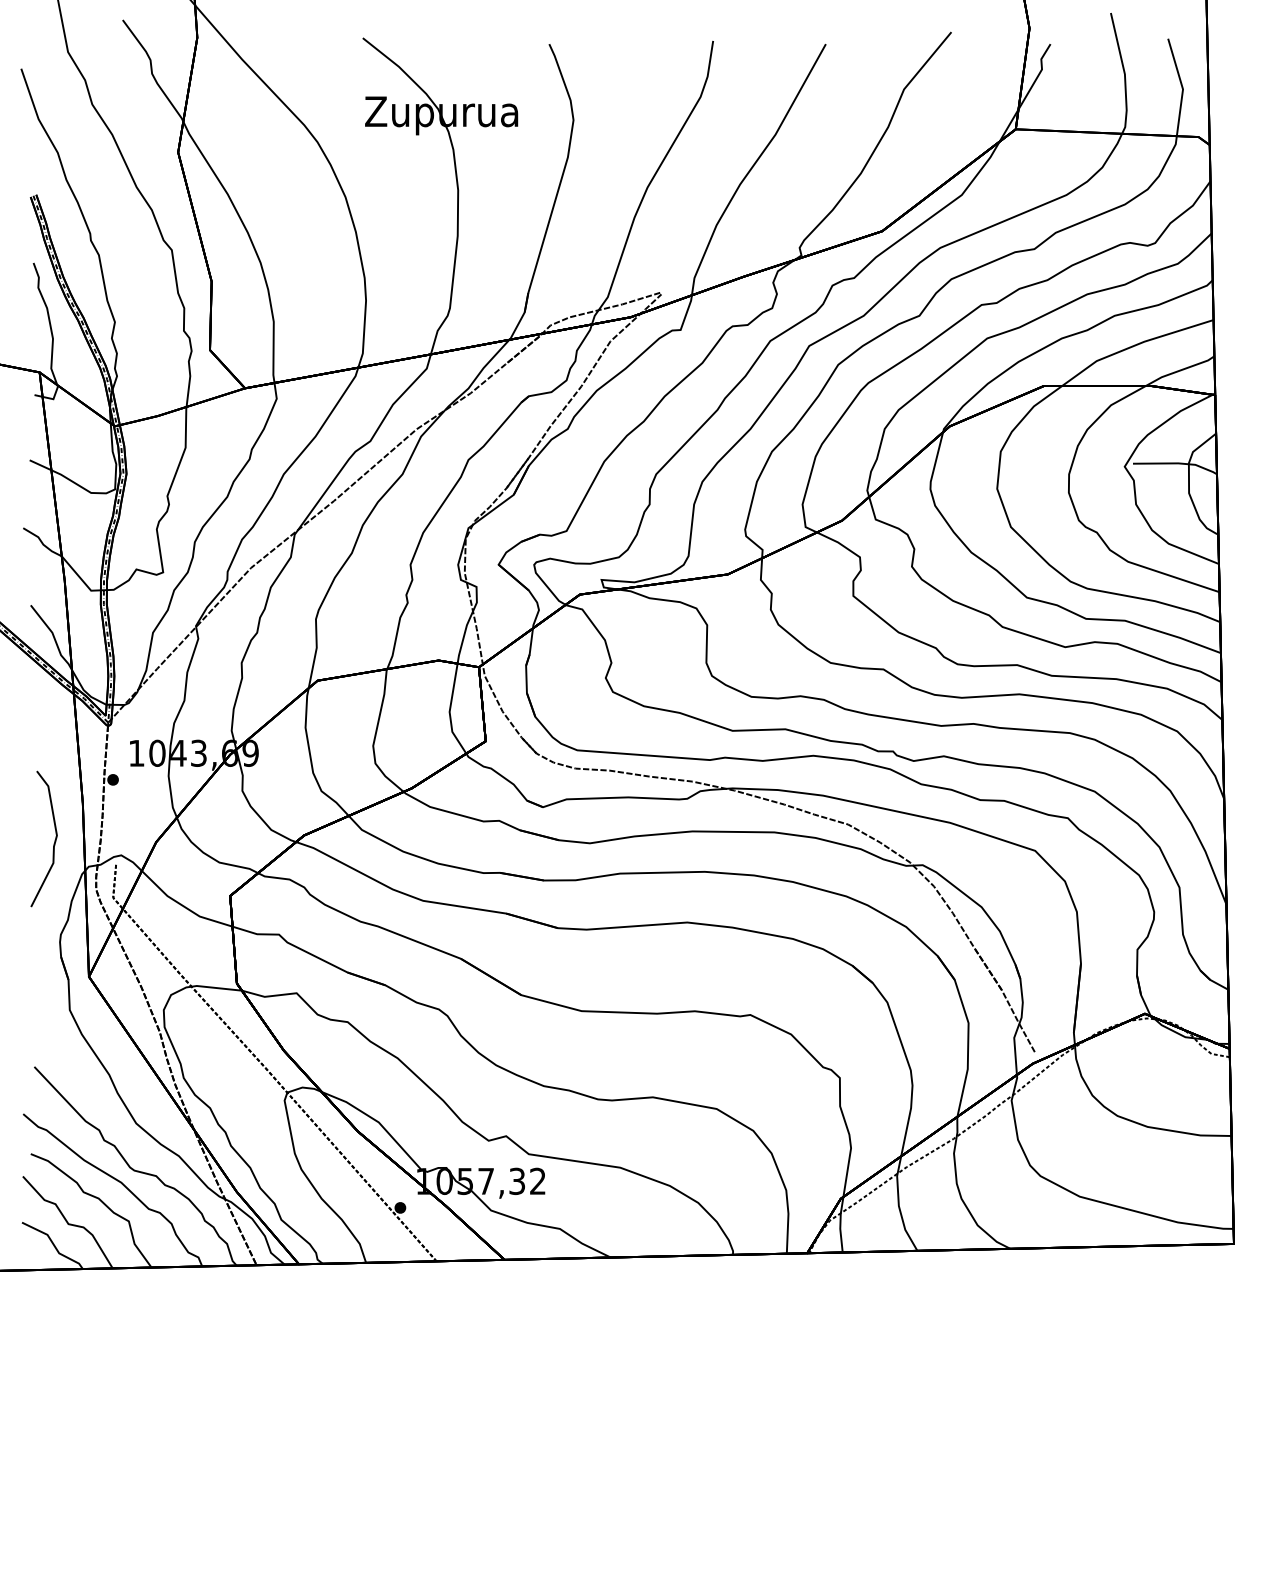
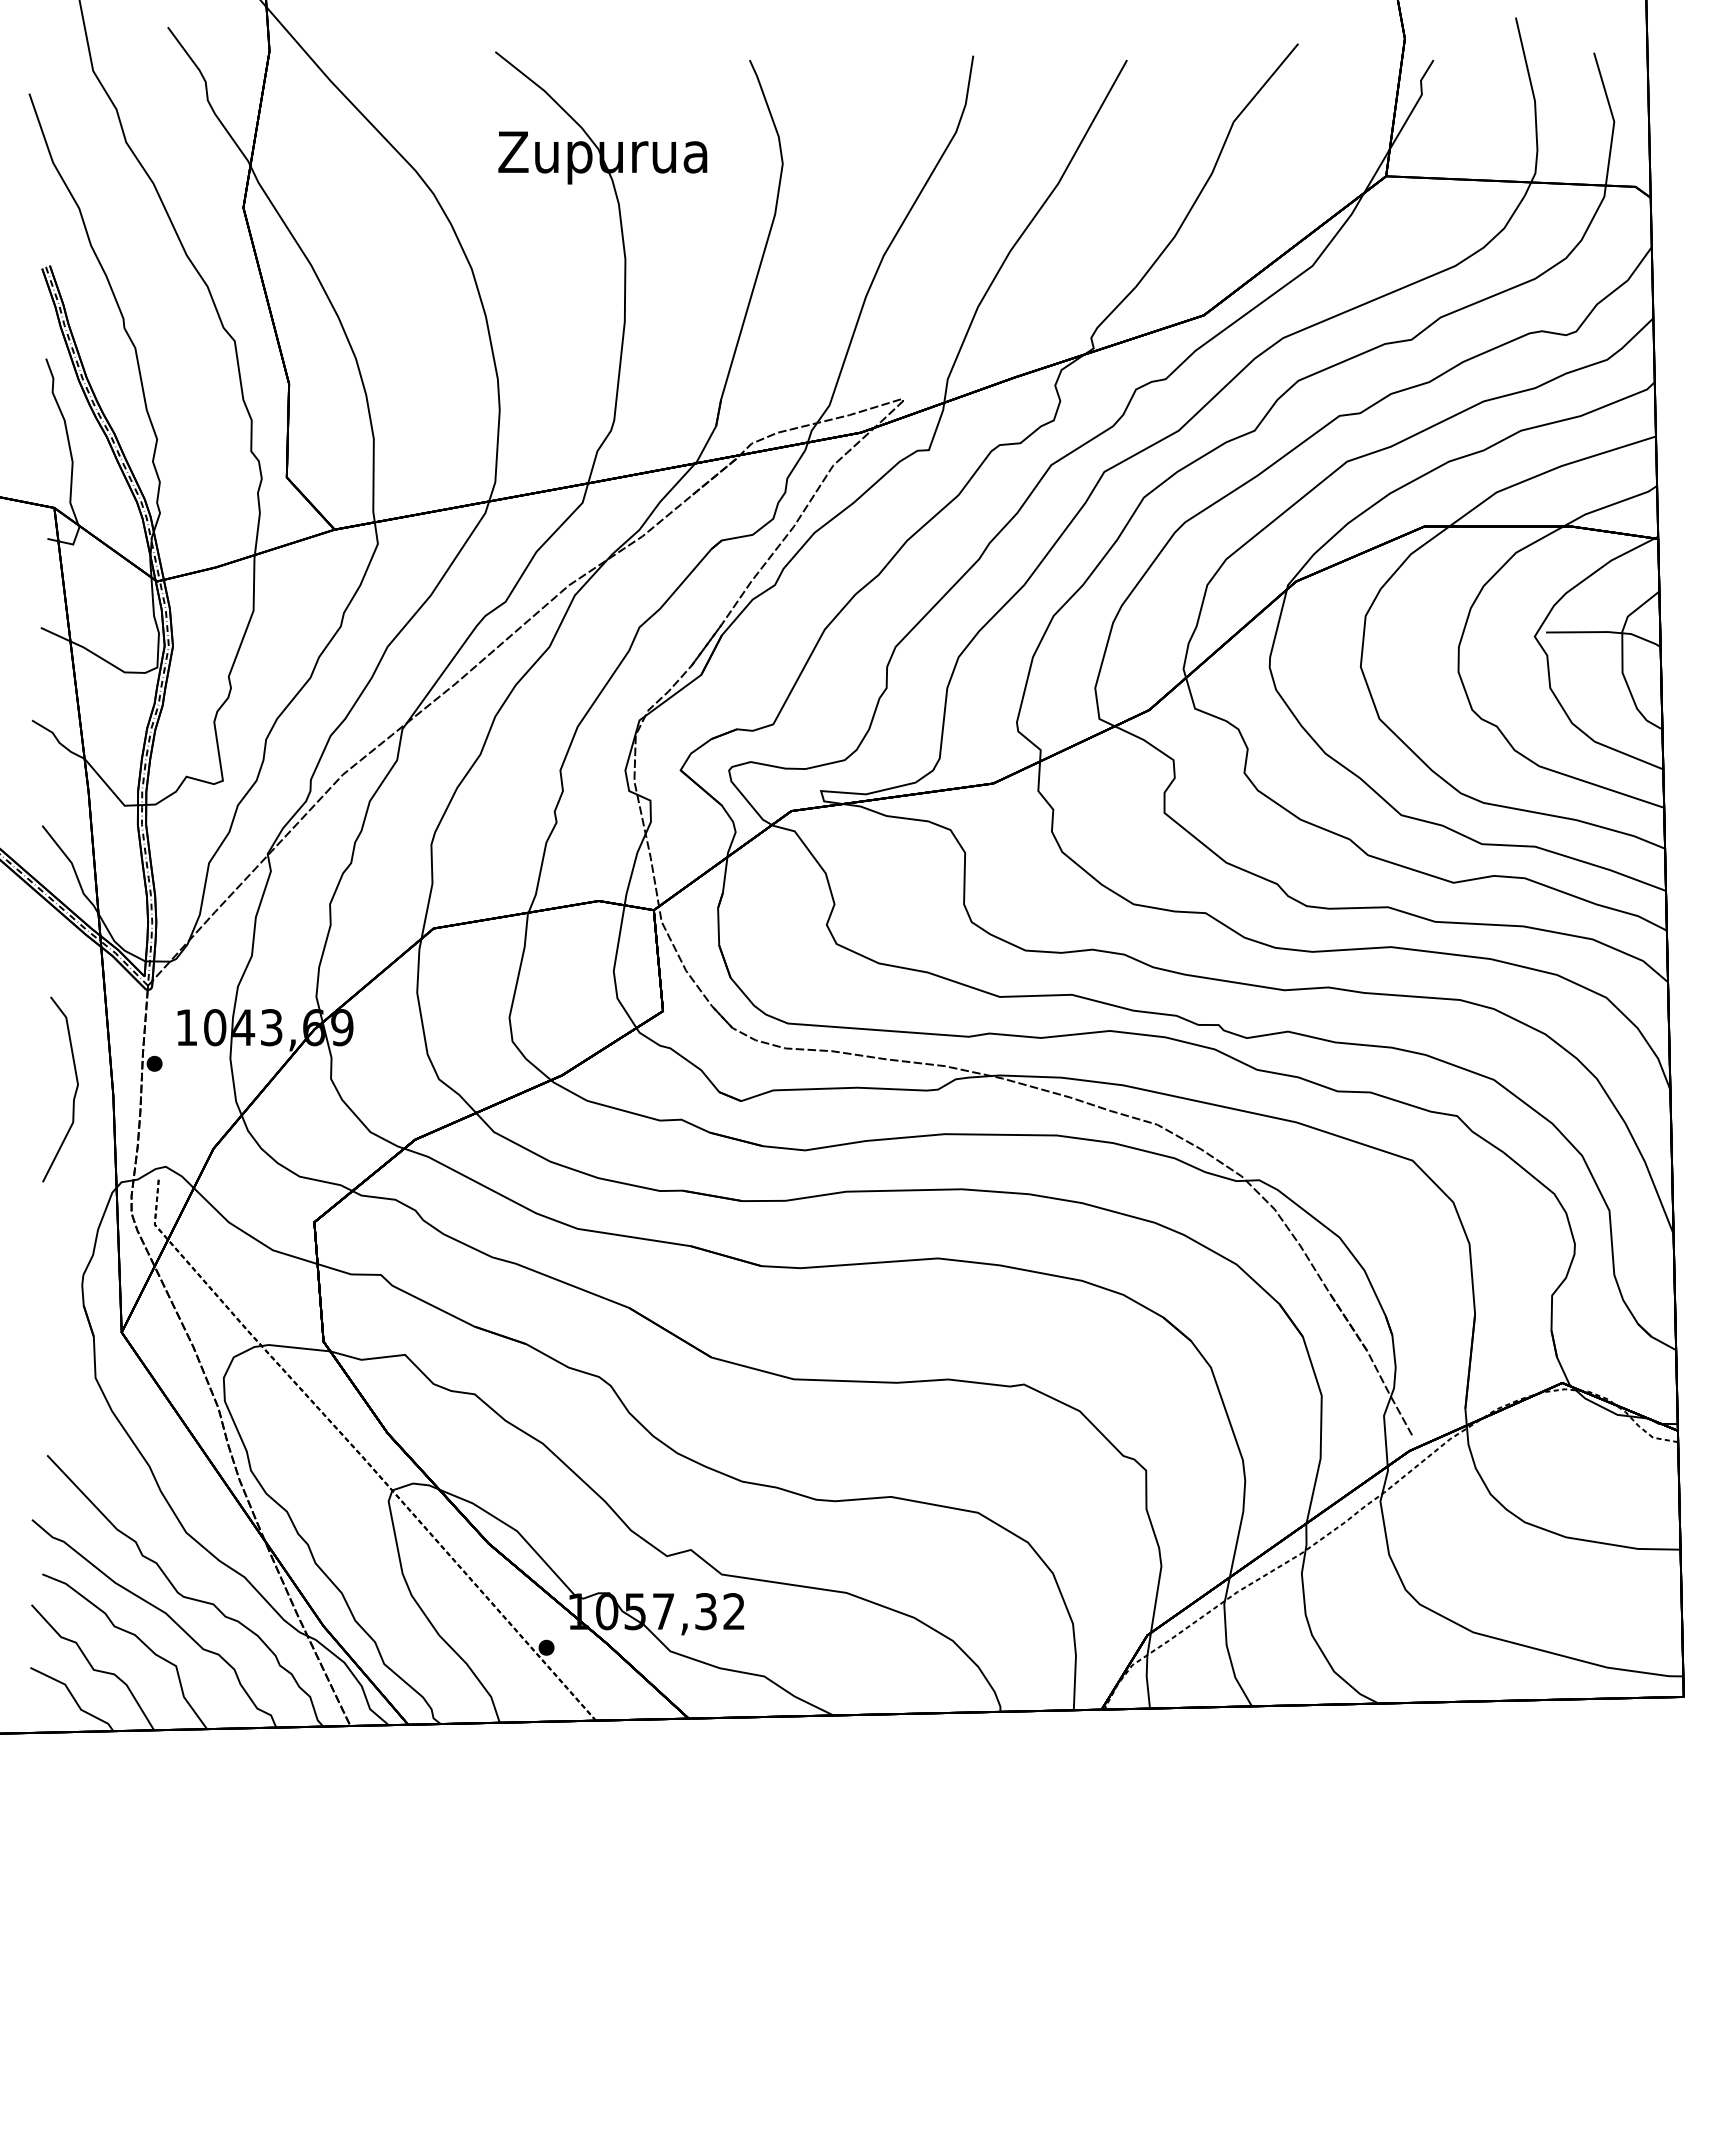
curve: (54, 841) -> (74, 1093), moved

